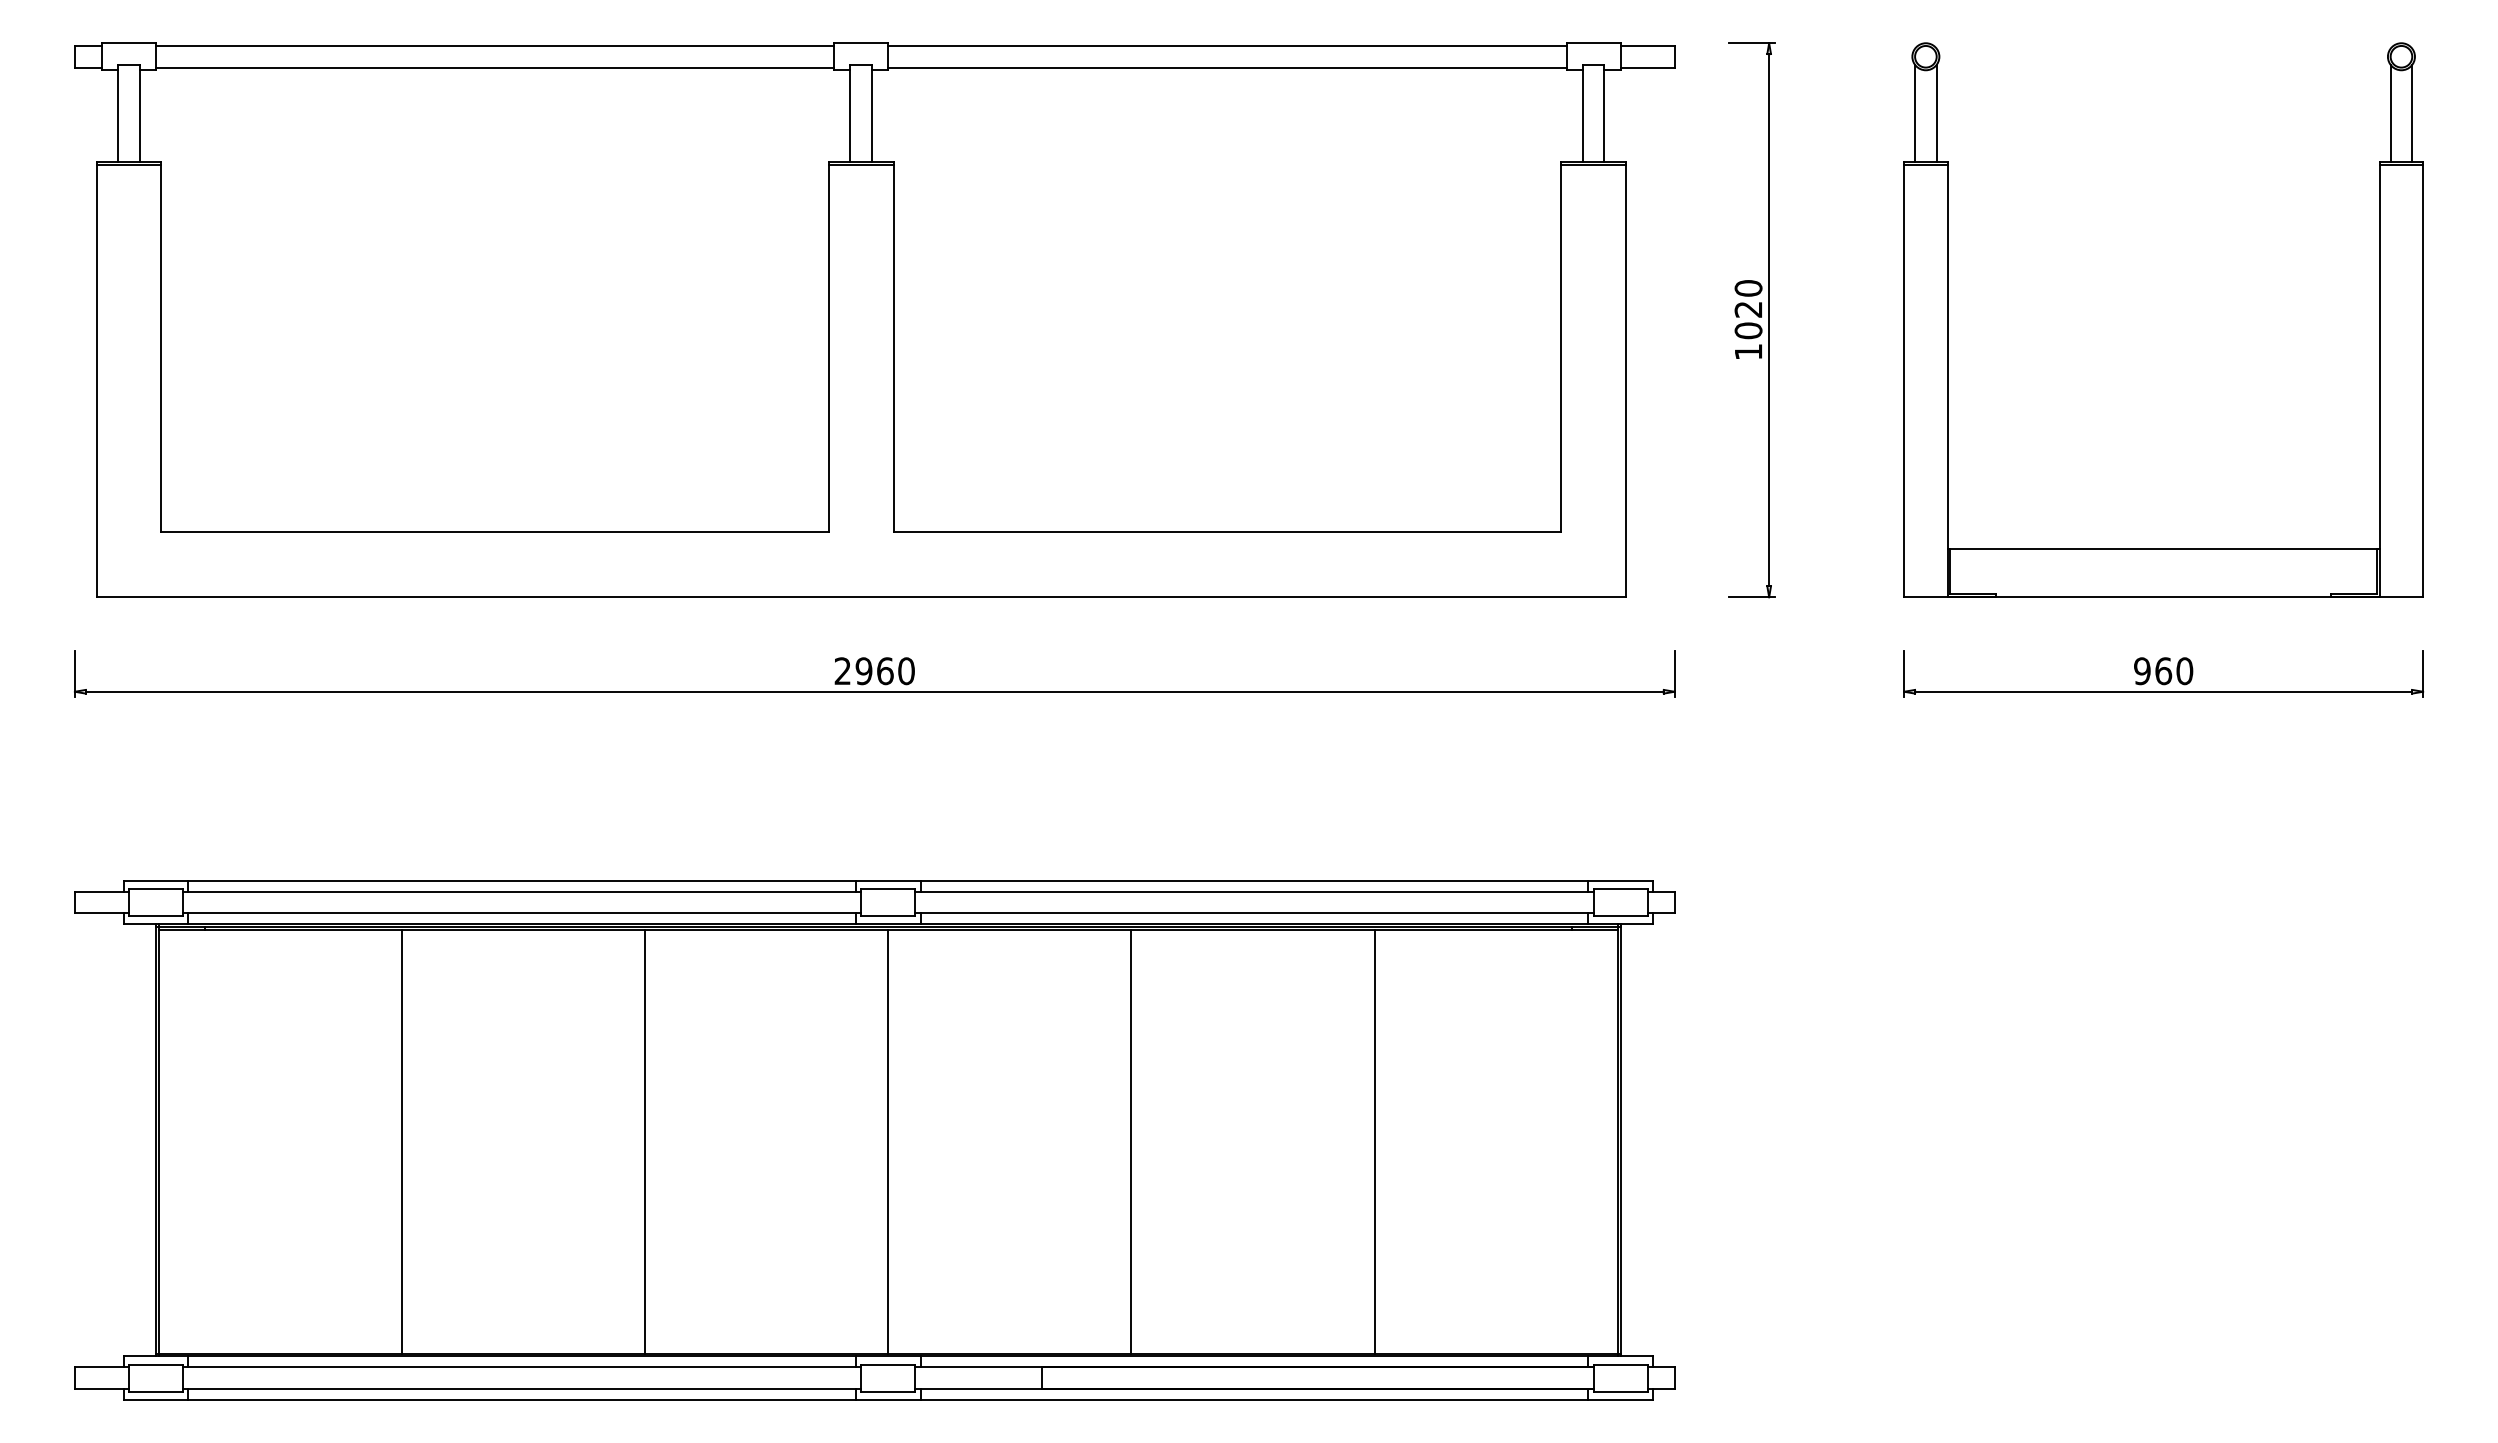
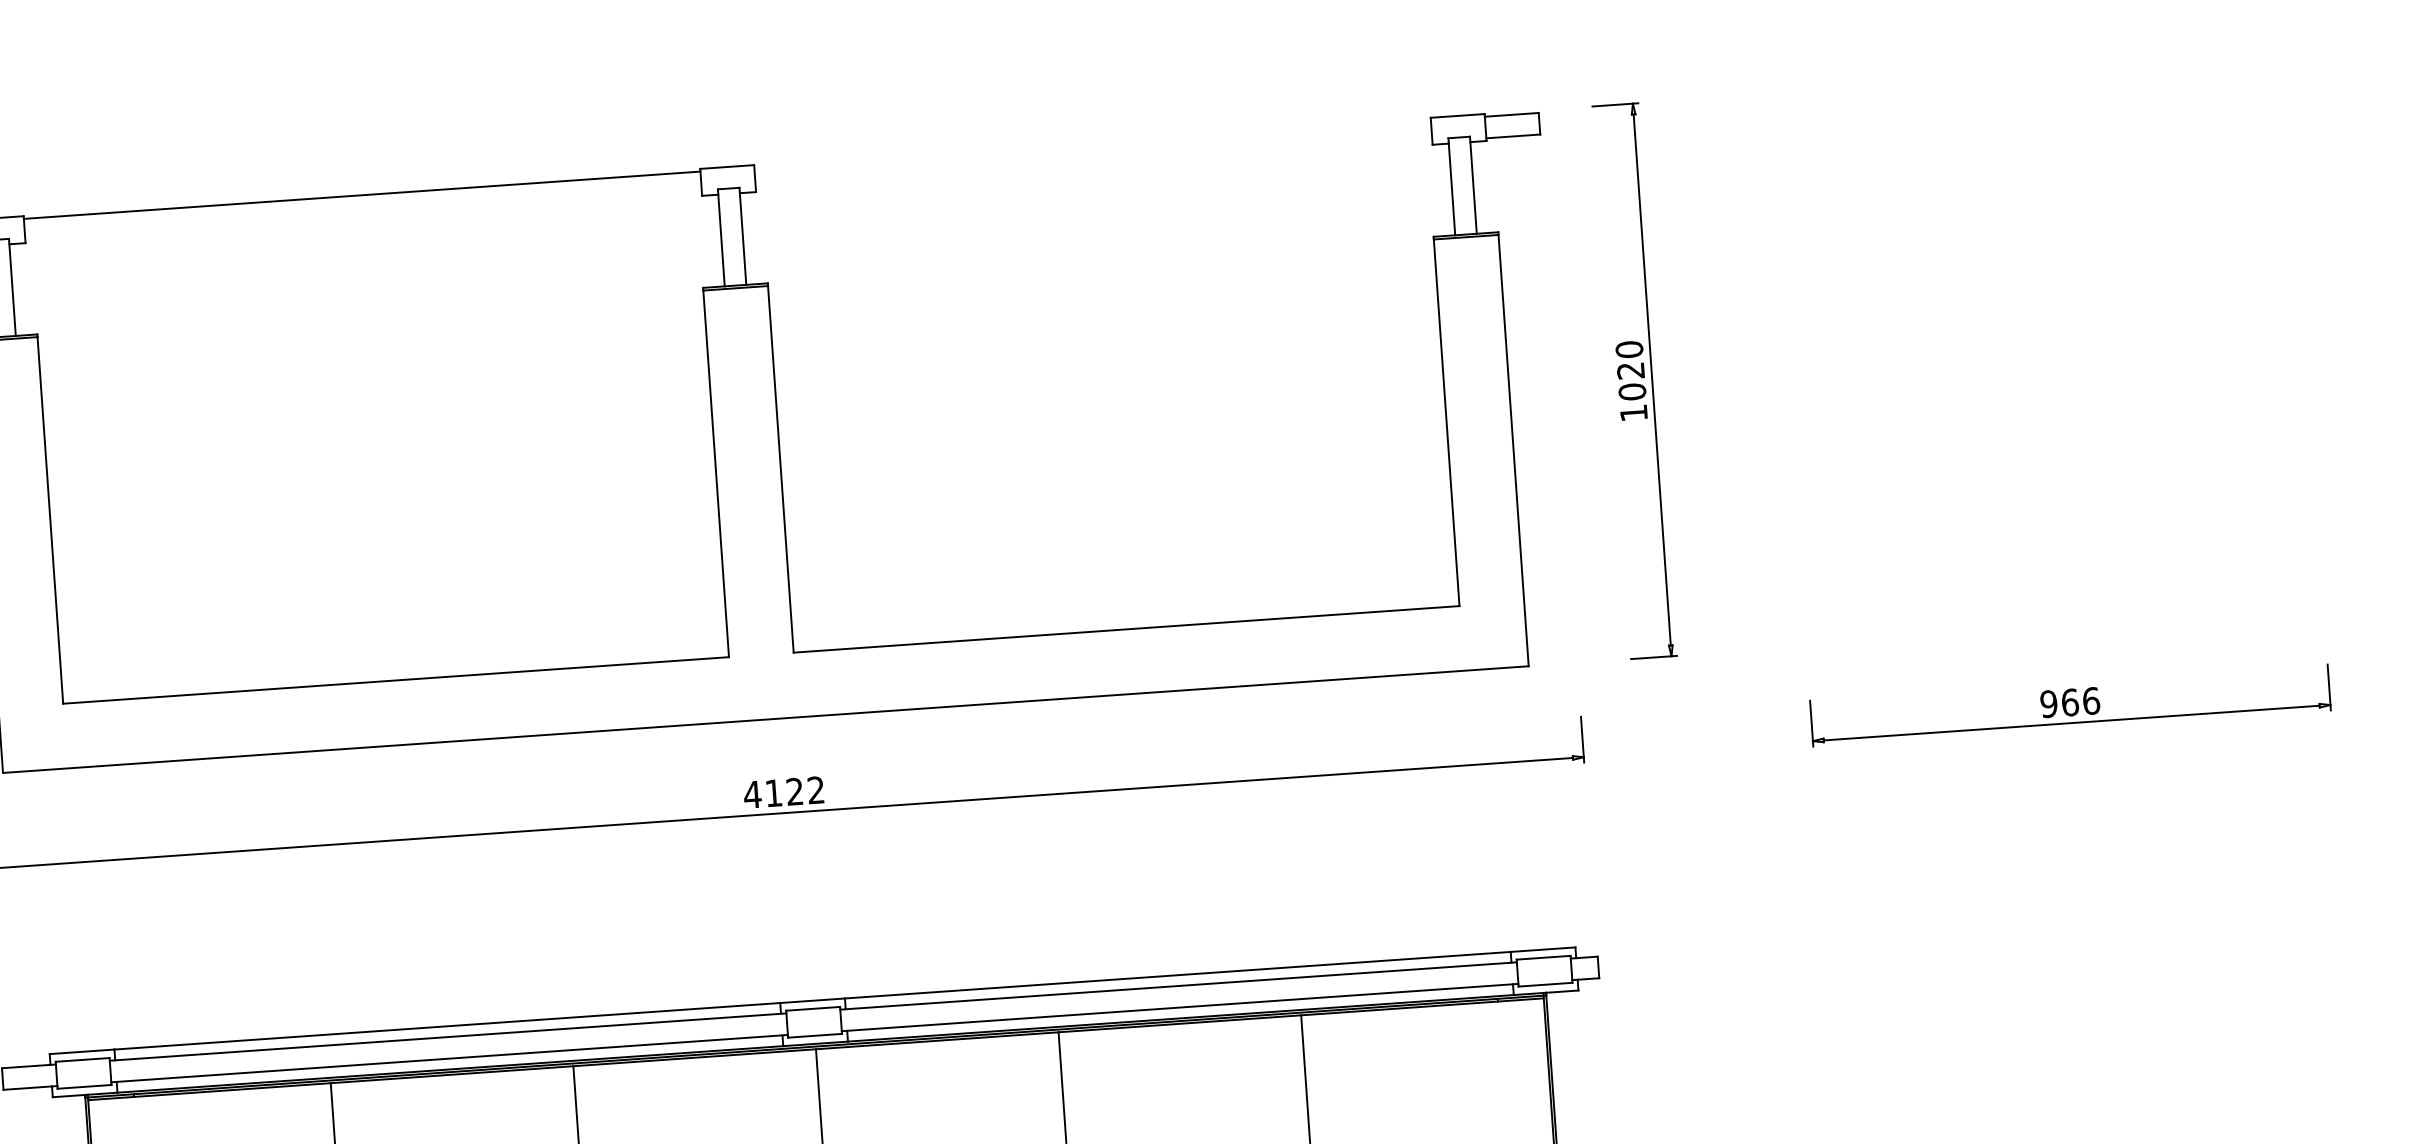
line: (1227, 45) -> (1092, 143), removed
line: (495, 67) -> (364, 216), removed
line: (1227, 67) -> (1094, 165), removed
part: (1948, 319) -> (1831, 366), removed
text: (2184, 670) -> (2090, 700), 960 -> 966
text: (874, 671) -> (784, 792), 2960 -> 4122

